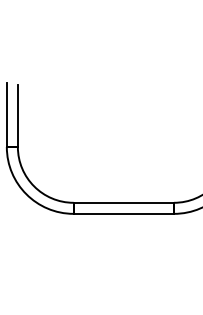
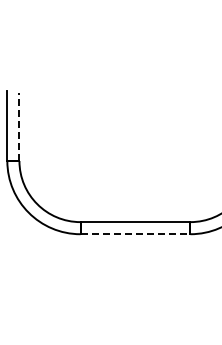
line: (17, 115) -> (19, 126), solid -> dashed
line: (123, 214) -> (135, 234), solid -> dashed

